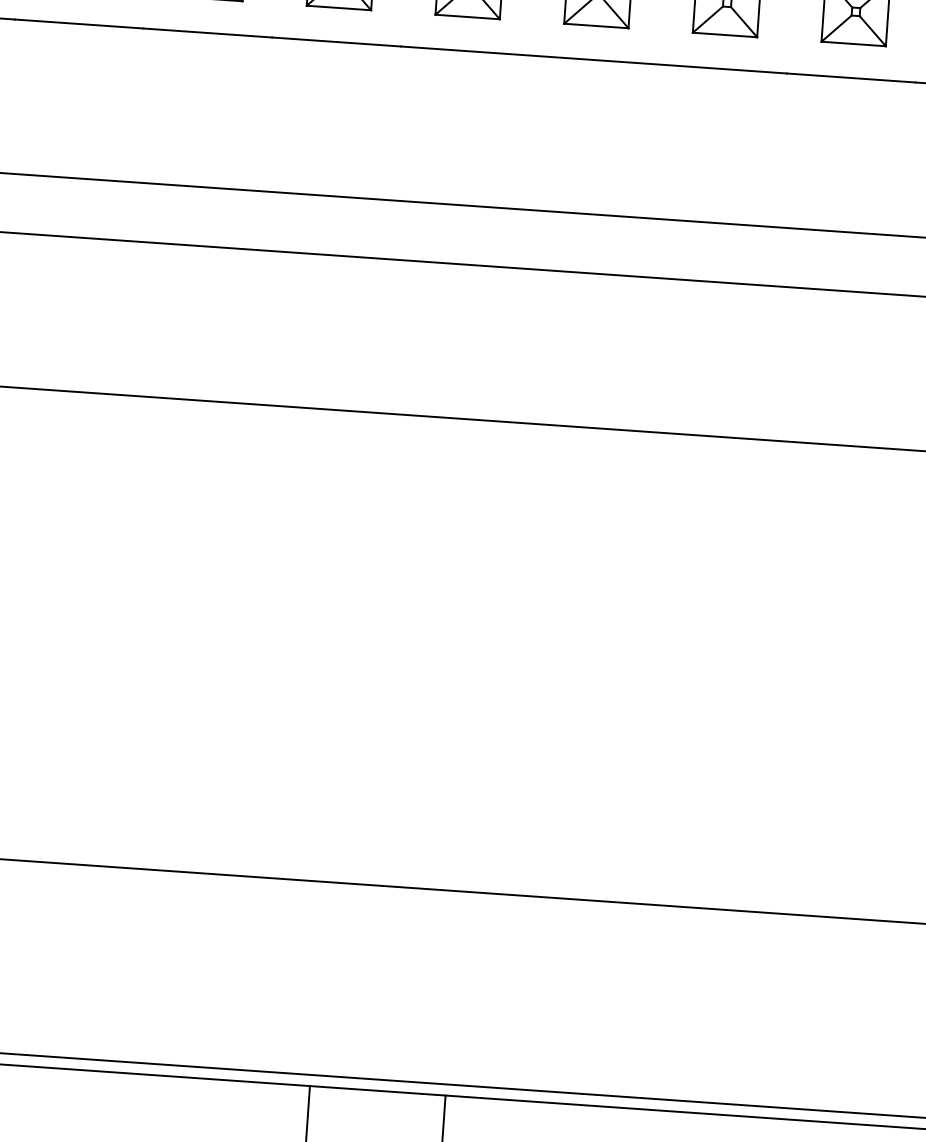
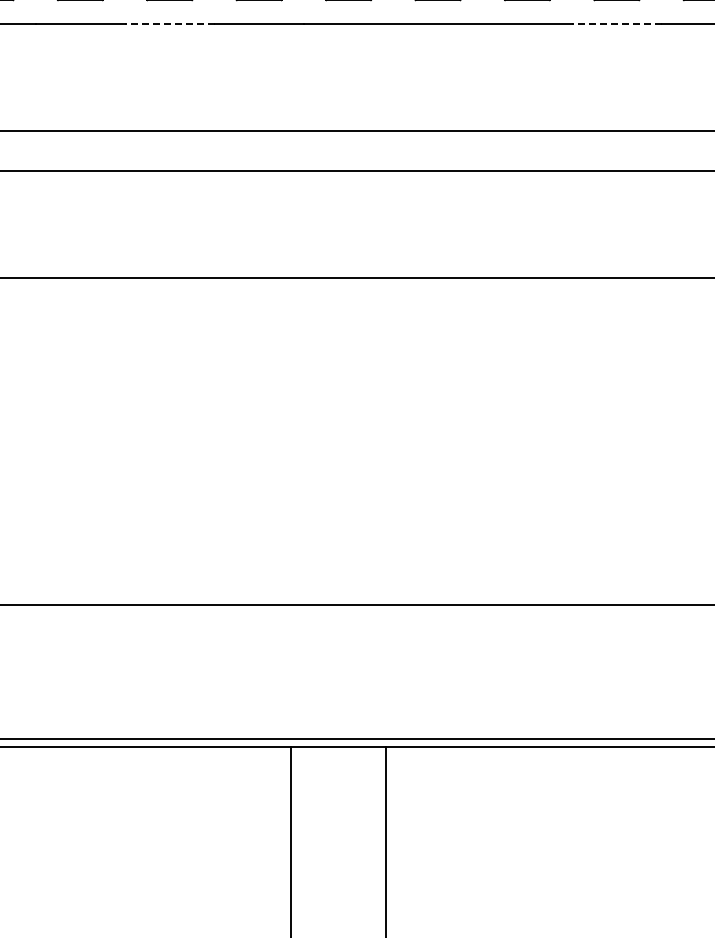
line: (207, 32) -> (169, 23), solid -> dashed
line: (850, 77) -> (616, 23), solid -> dashed

